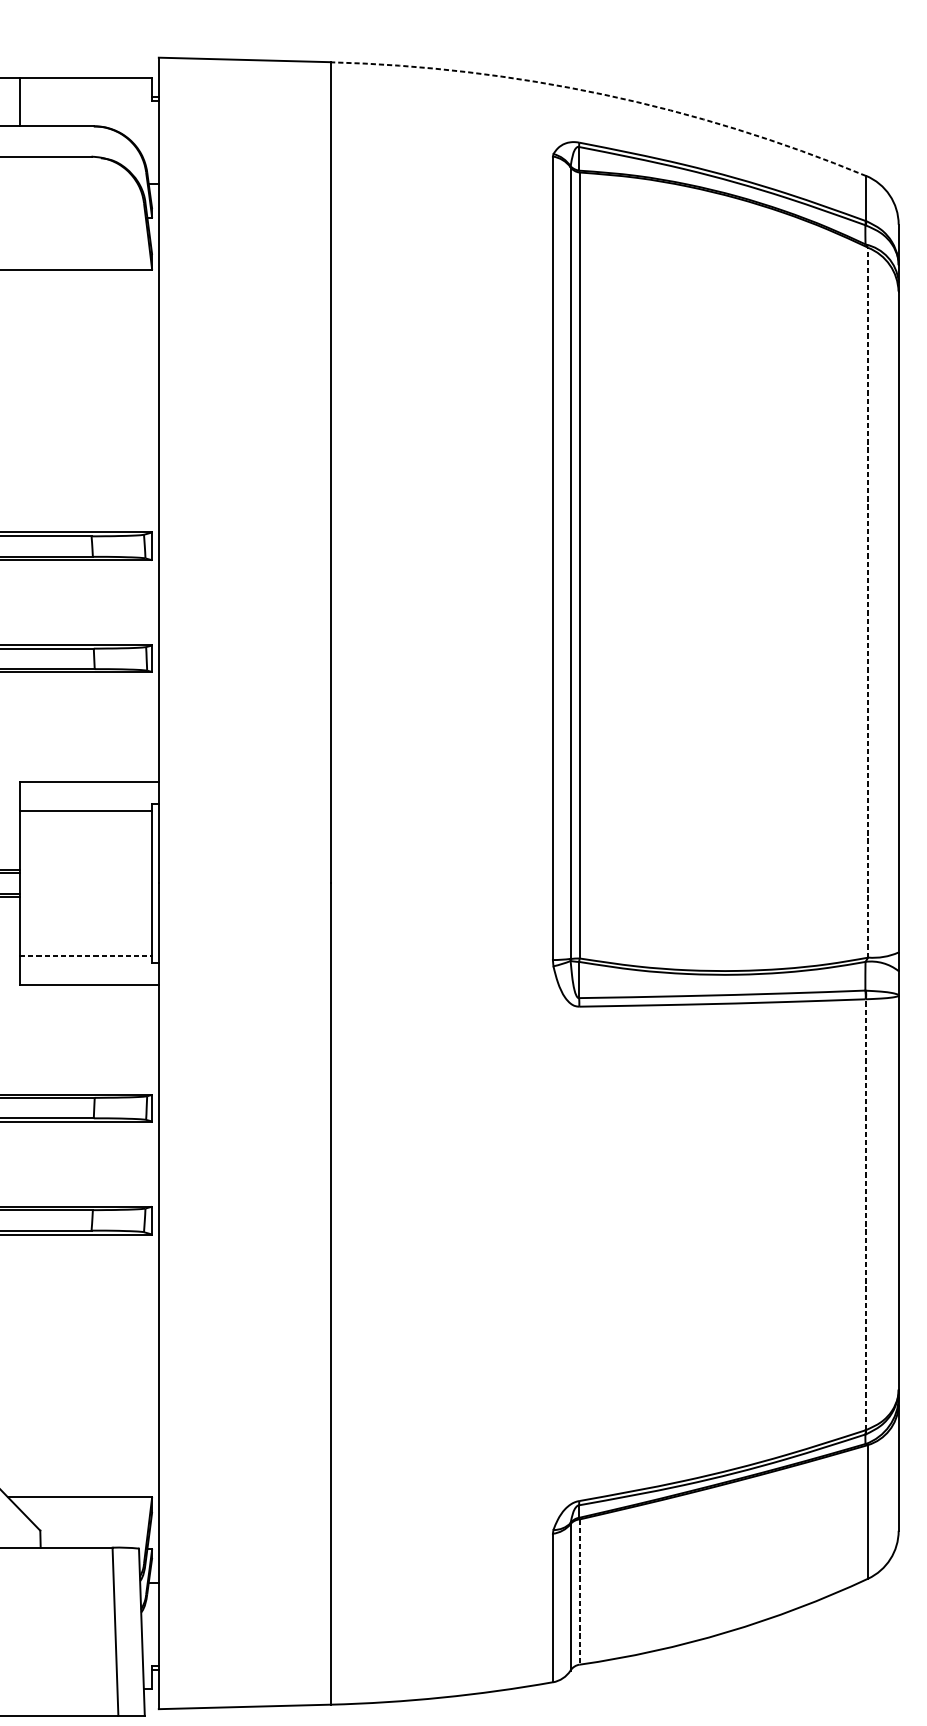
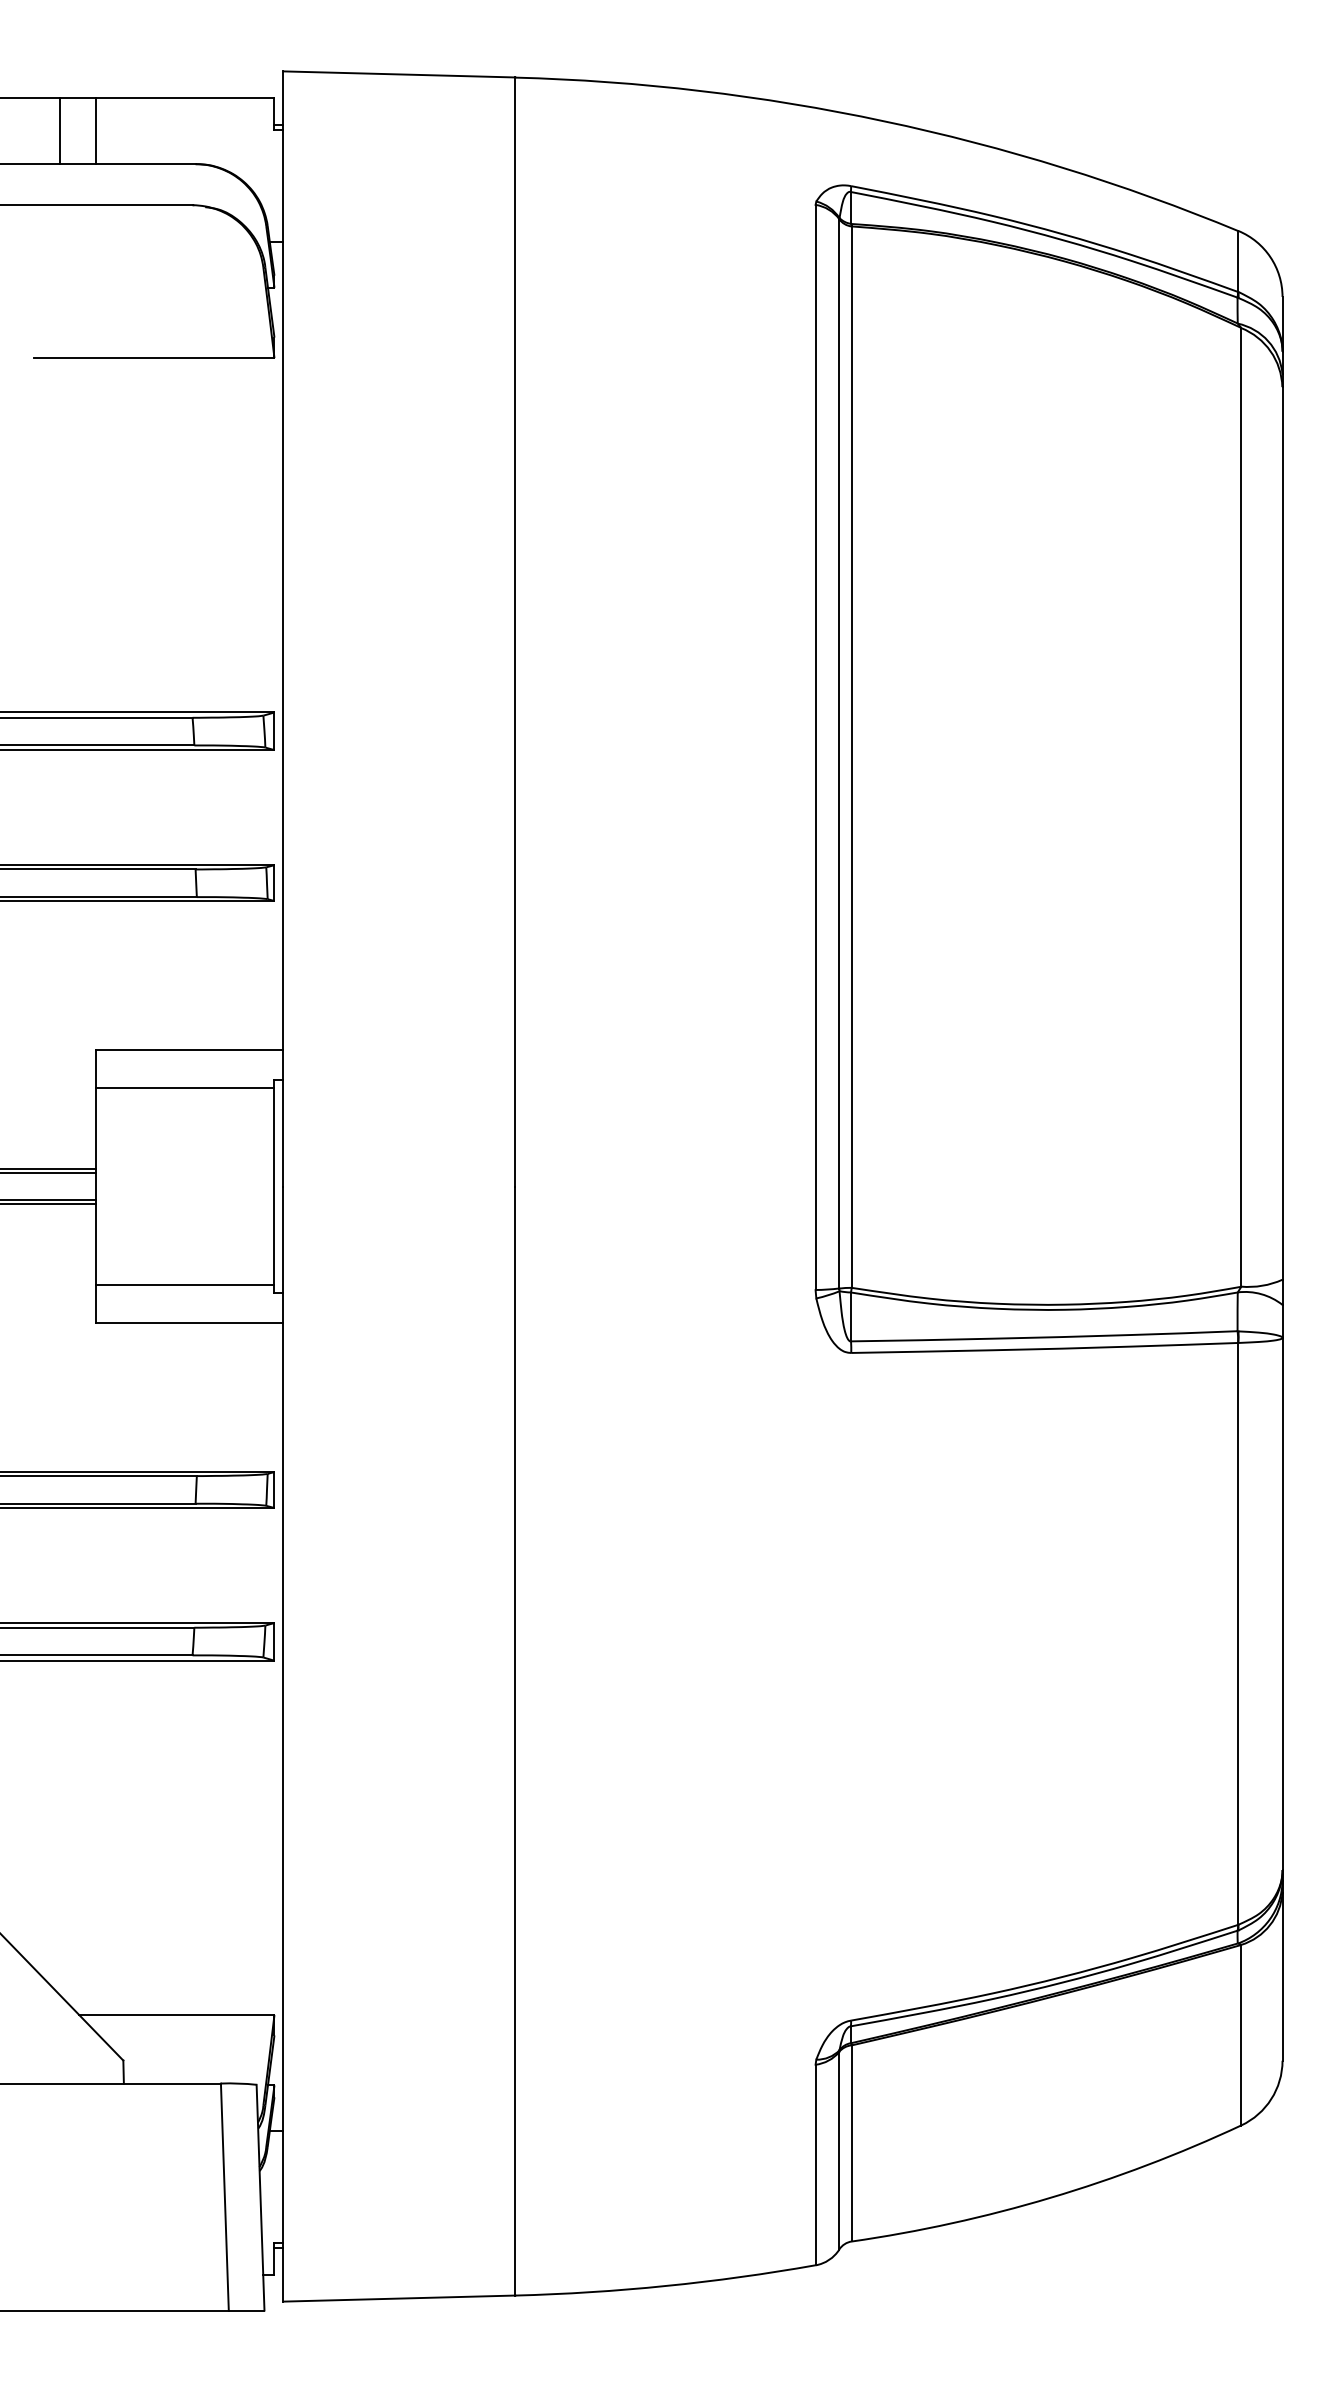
arc: (603, 94) -> (883, 121), dashed -> solid
line: (868, 602) -> (1241, 806), dashed -> solid
line: (86, 955) -> (185, 1284), dashed -> solid
line: (866, 1214) -> (1238, 1633), dashed -> solid
line: (579, 1592) -> (851, 2143), dashed -> solid

